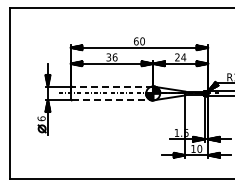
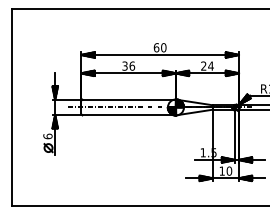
line: (112, 86) -> (129, 99), dashed -> solid
line: (112, 100) -> (129, 115), dashed -> solid

